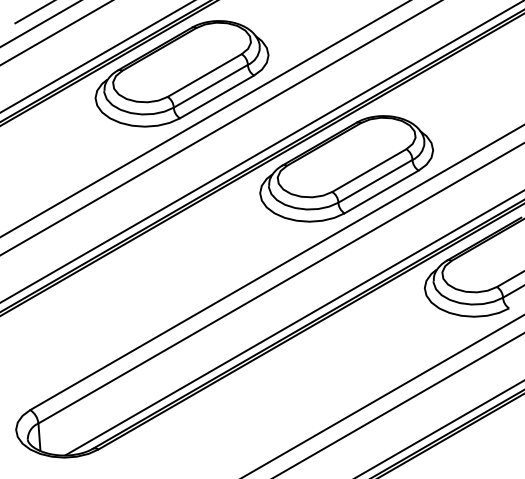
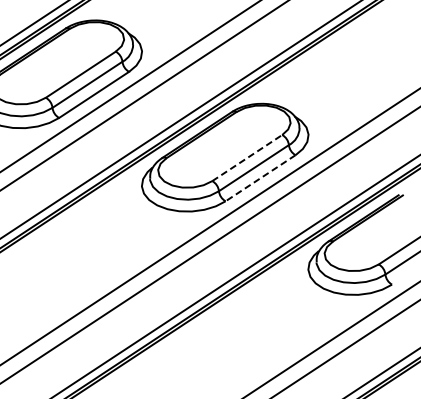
line: (369, 170) -> (247, 157), solid -> dashed
line: (381, 191) -> (260, 177), solid -> dashed

